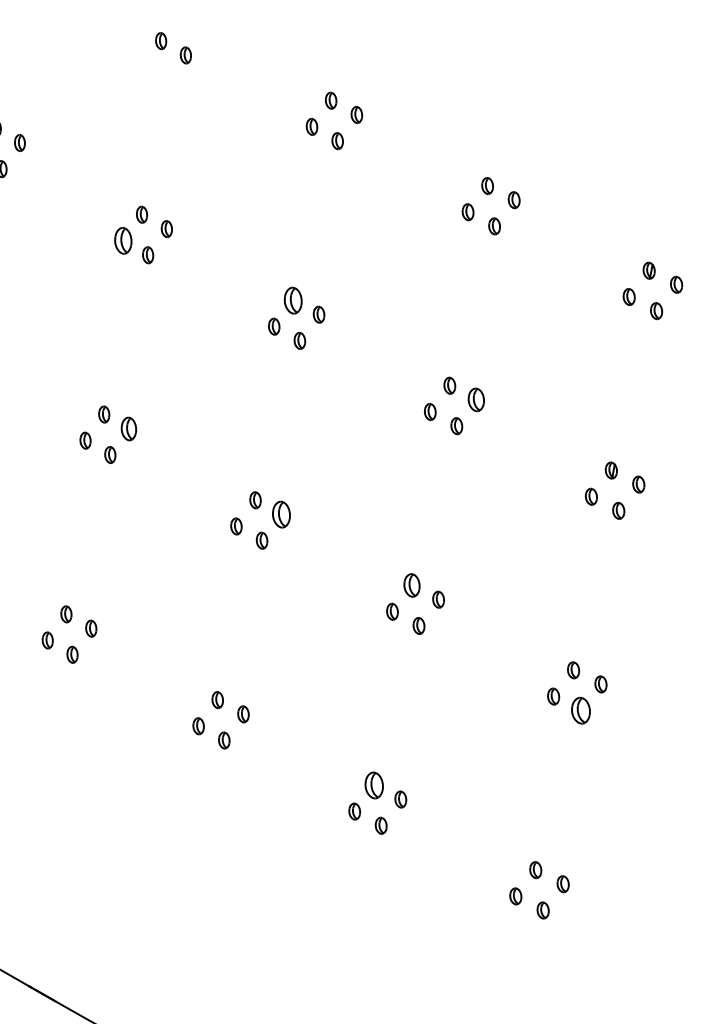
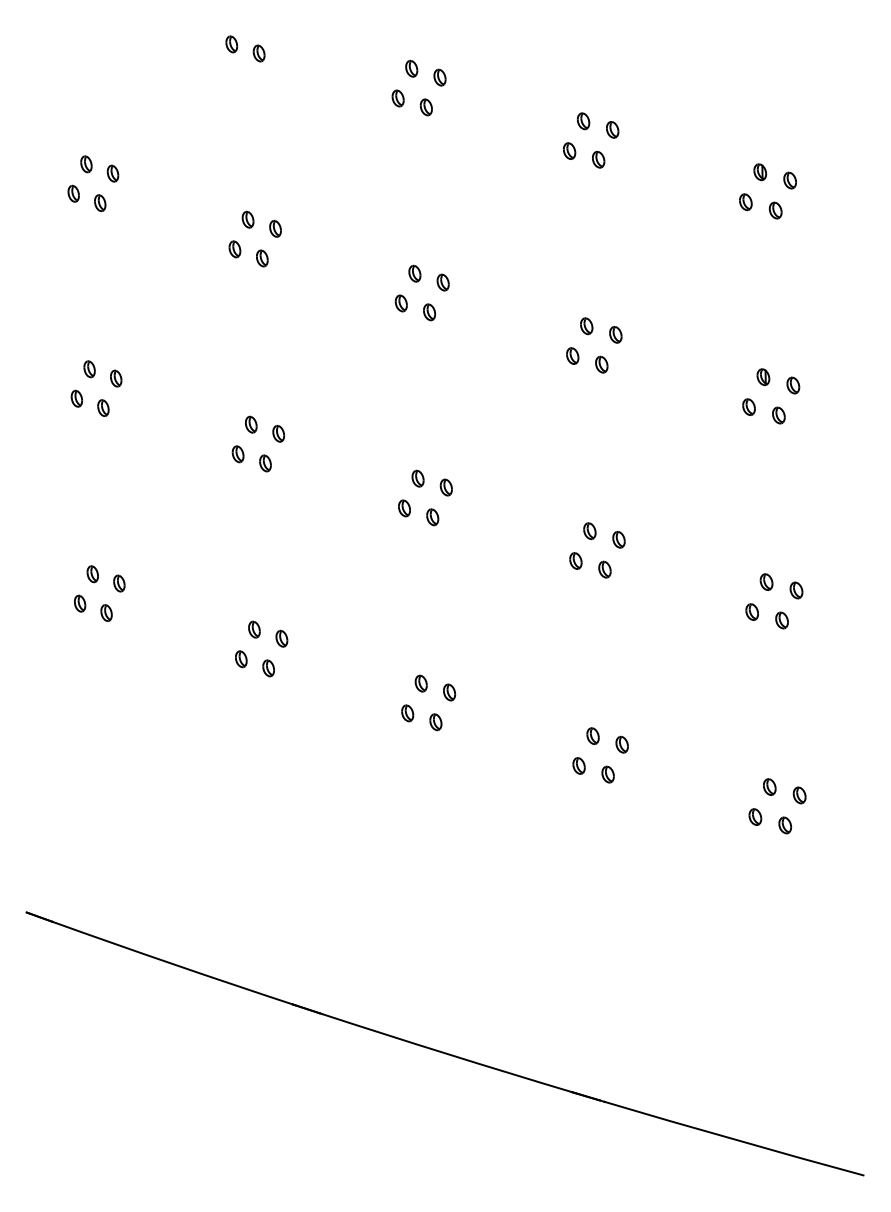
part: (122, 240) -> (234, 249), size x0.62
part: (293, 300) -> (414, 273), size x0.62
part: (476, 399) -> (615, 334), size x0.71
part: (128, 428) -> (278, 433), size x0.71
part: (280, 514) -> (445, 487), size x0.62
part: (411, 585) -> (589, 531), size x0.71
part: (580, 710) -> (781, 620), size x0.62
part: (373, 784) -> (592, 735), size x0.62

